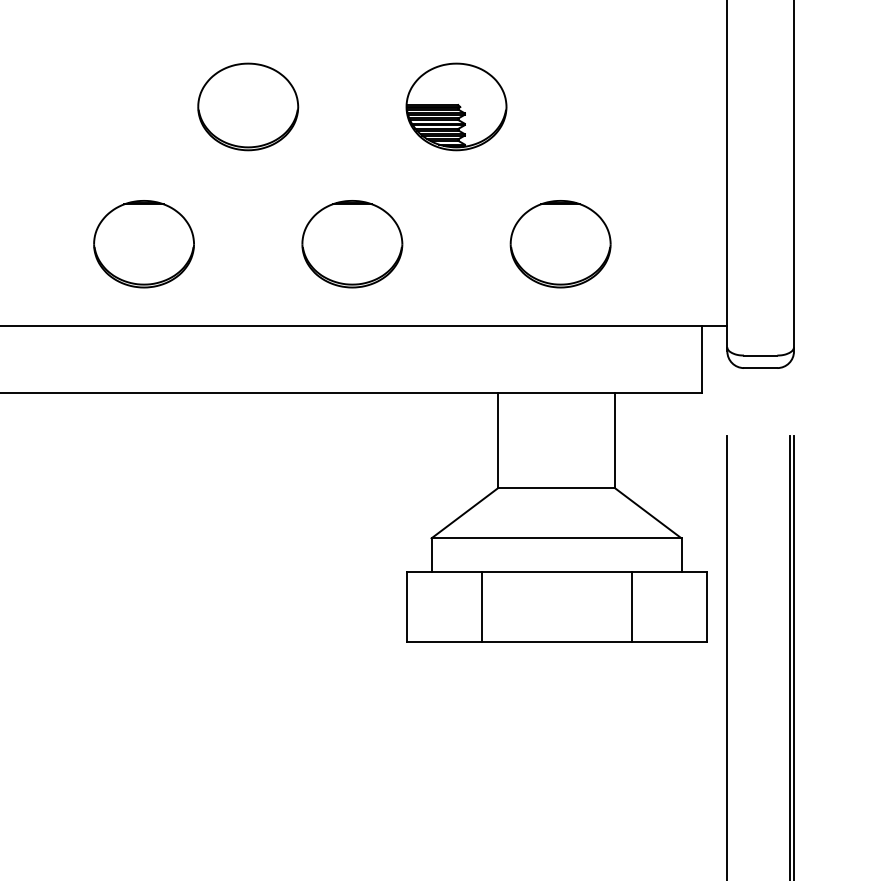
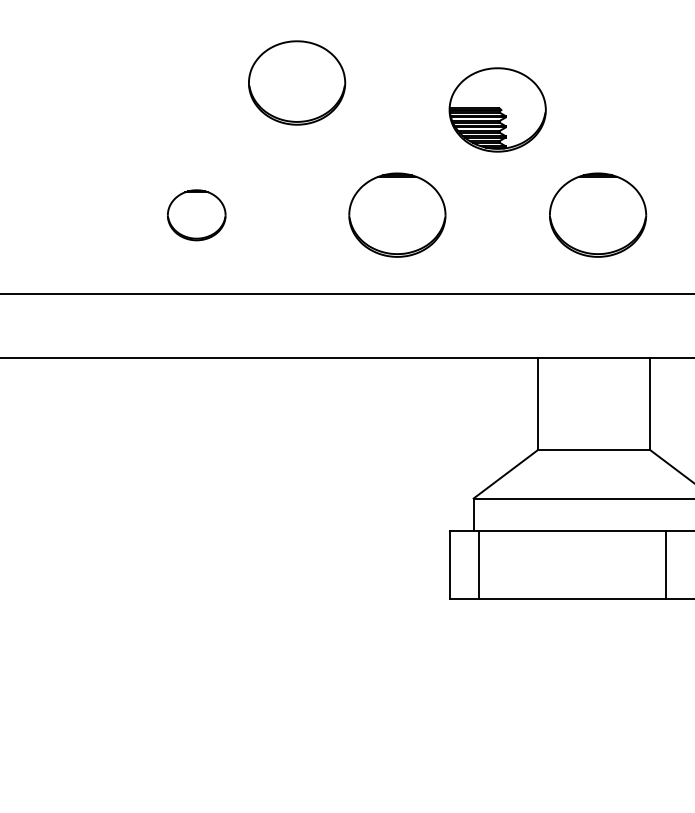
part: (456, 106) -> (497, 109), moved
part: (143, 244) -> (196, 215), size x0.6
line: (481, 606) -> (479, 564), moved

